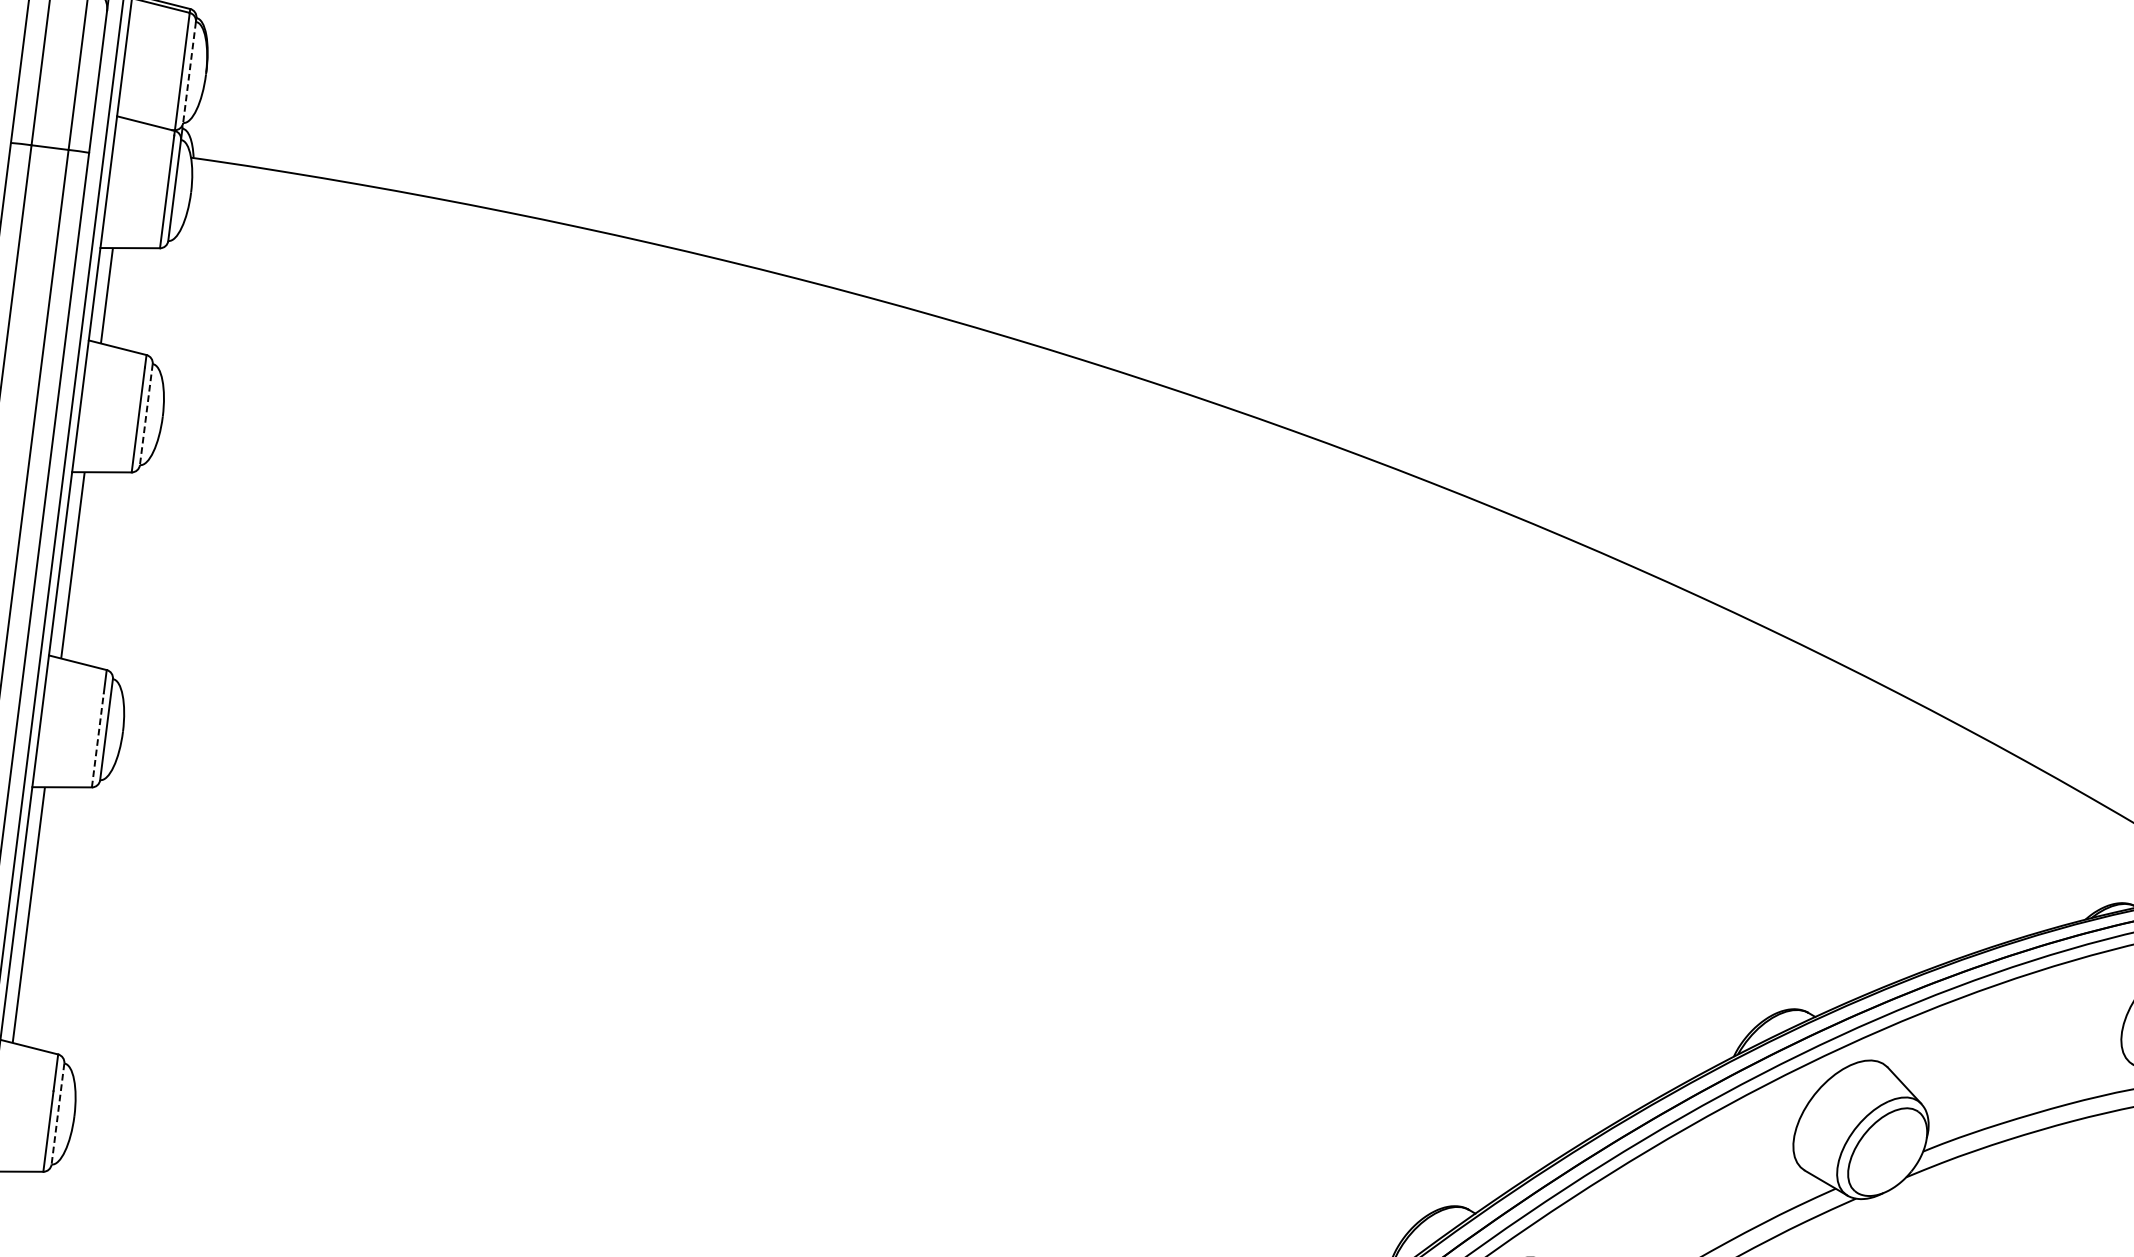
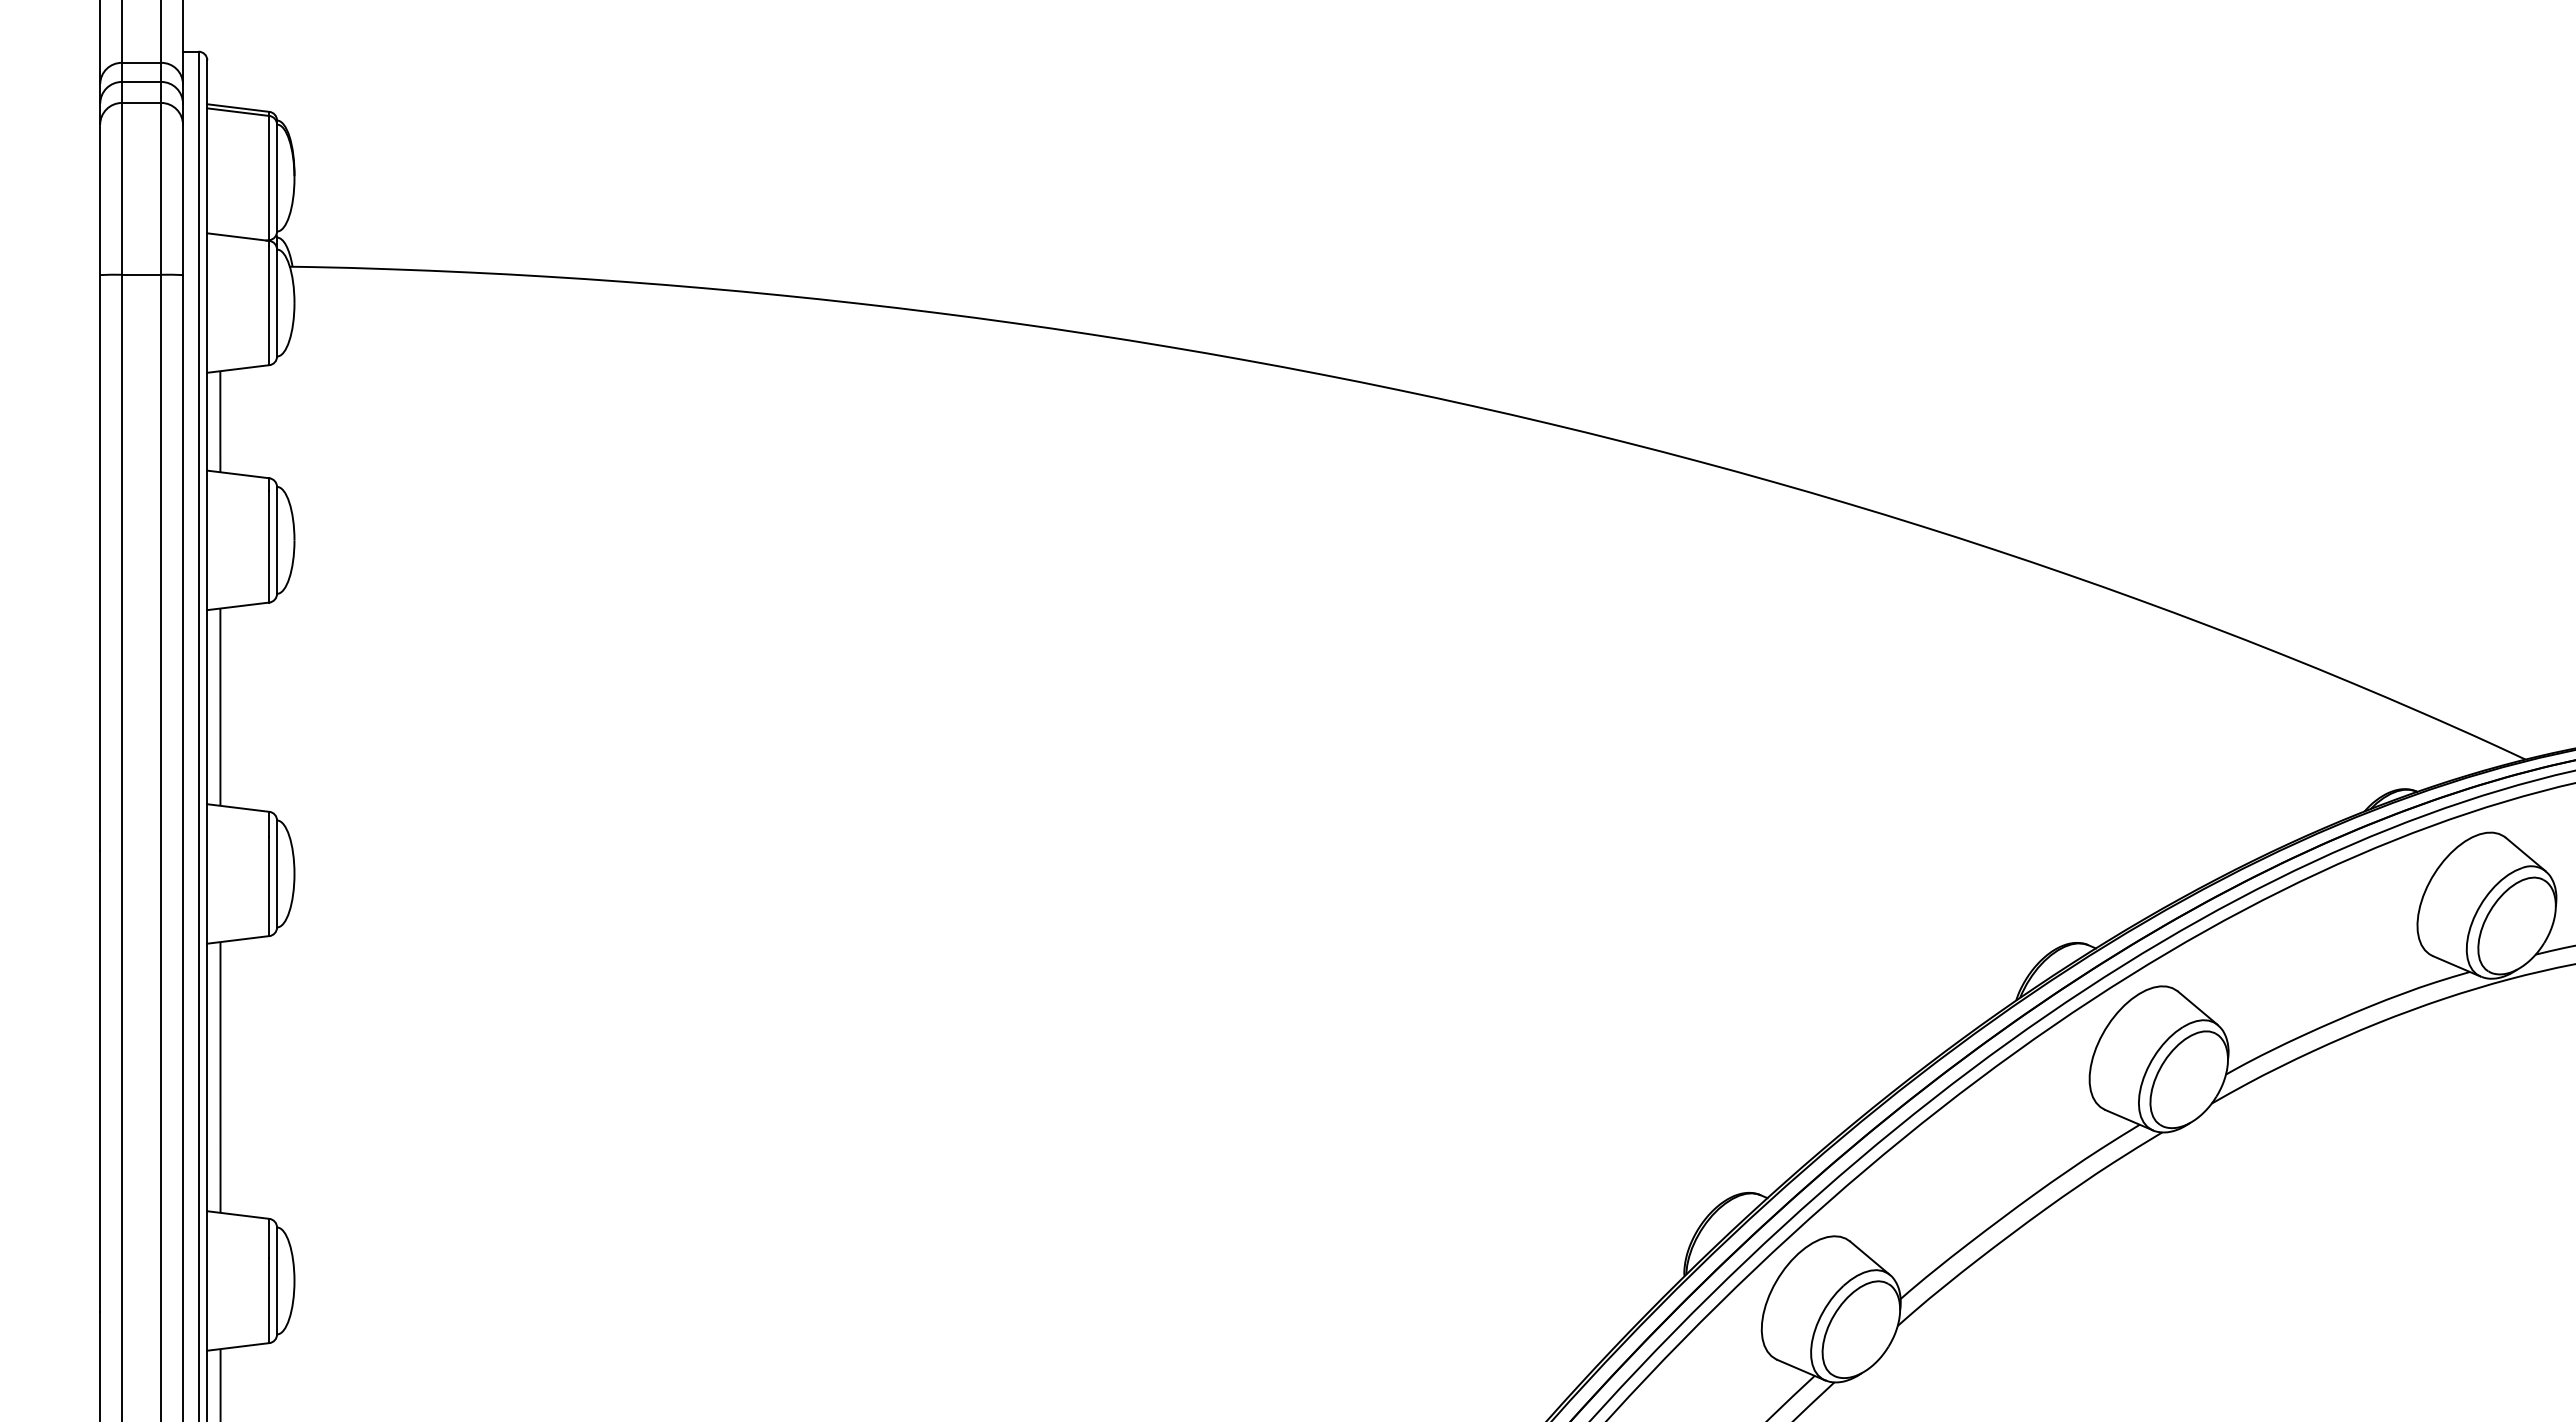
line: (189, 72) -> (277, 178), dashed -> solid
line: (146, 414) -> (277, 540), dashed -> solid
line: (97, 740) -> (269, 886), dashed -> solid
line: (58, 1114) -> (277, 1281), dashed -> solid

